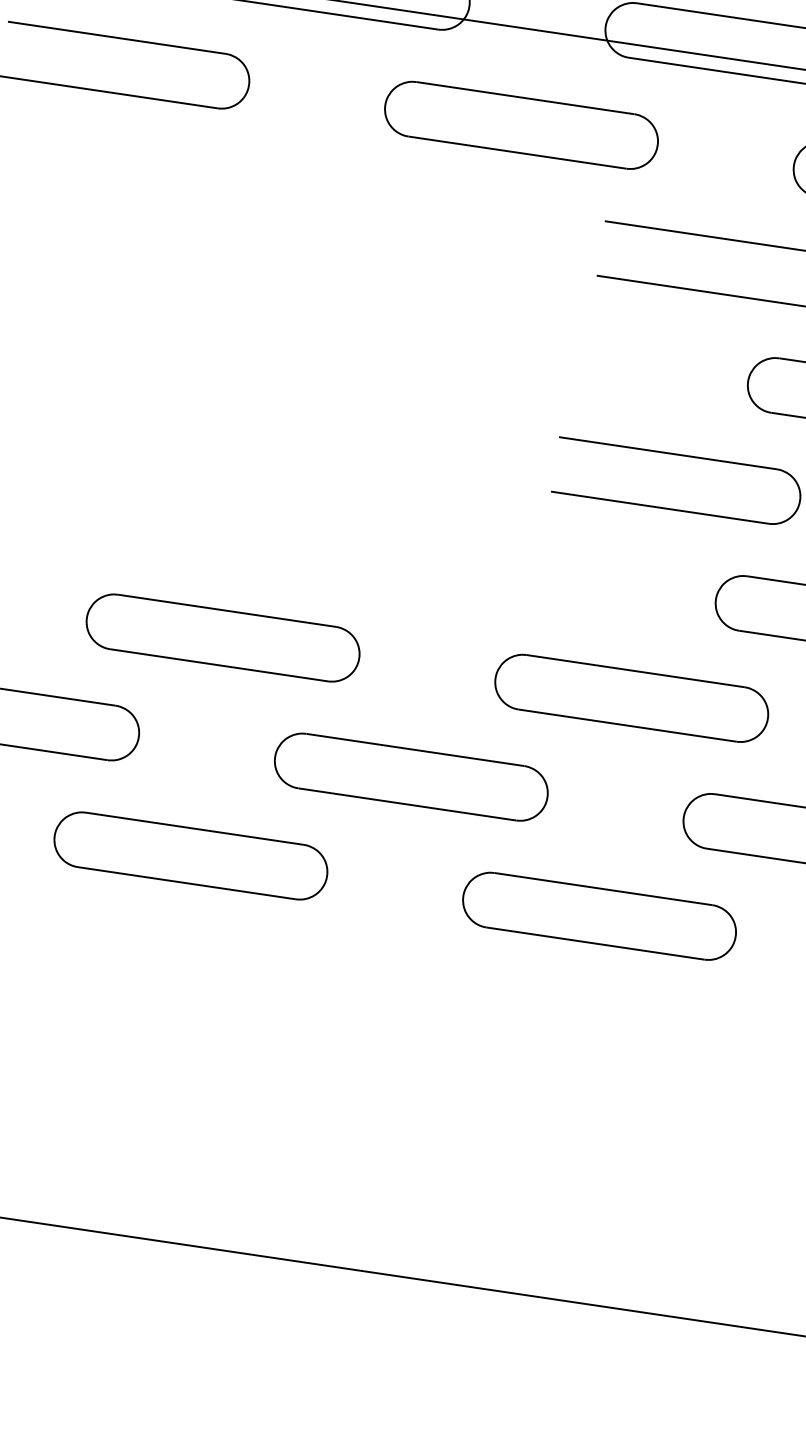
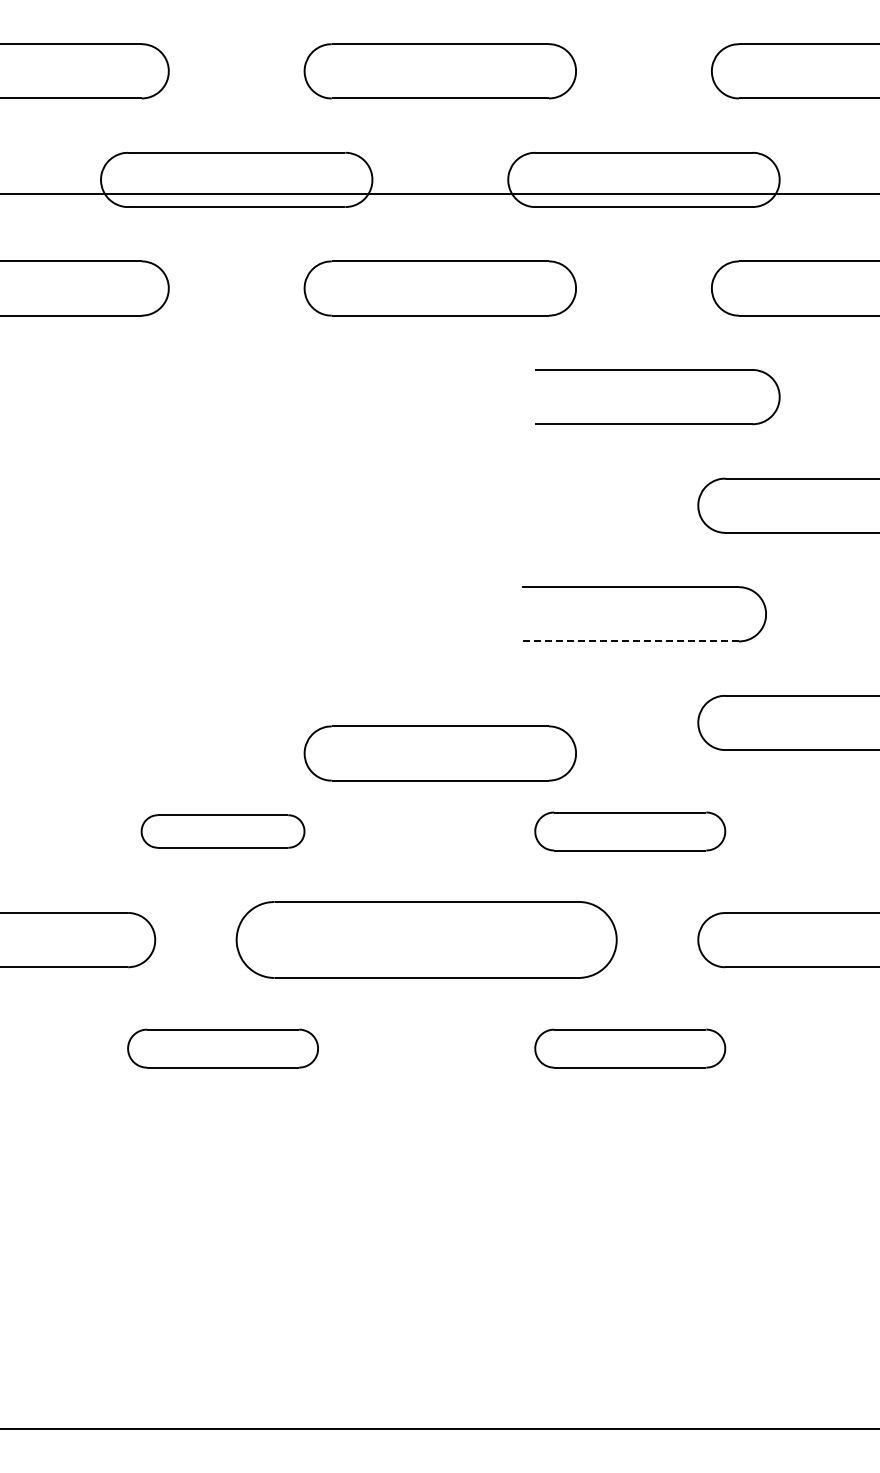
line: (660, 507) -> (630, 641), solid -> dashed
part: (451, 591) -> (439, 753), added
part: (222, 637) -> (222, 831), size x0.6
part: (630, 698) -> (629, 831), size x0.7
part: (410, 777) -> (426, 940), size x1.4
part: (190, 855) -> (222, 1048), size x0.7
part: (598, 915) -> (629, 1048), size x0.7

